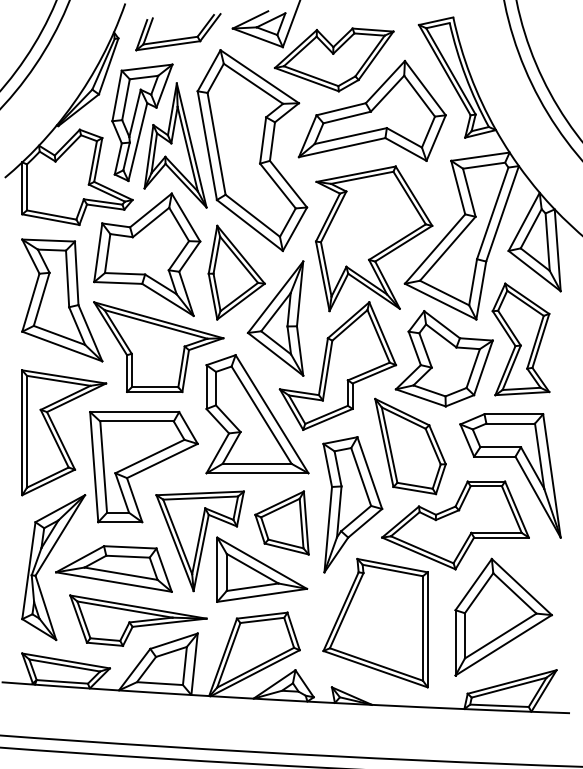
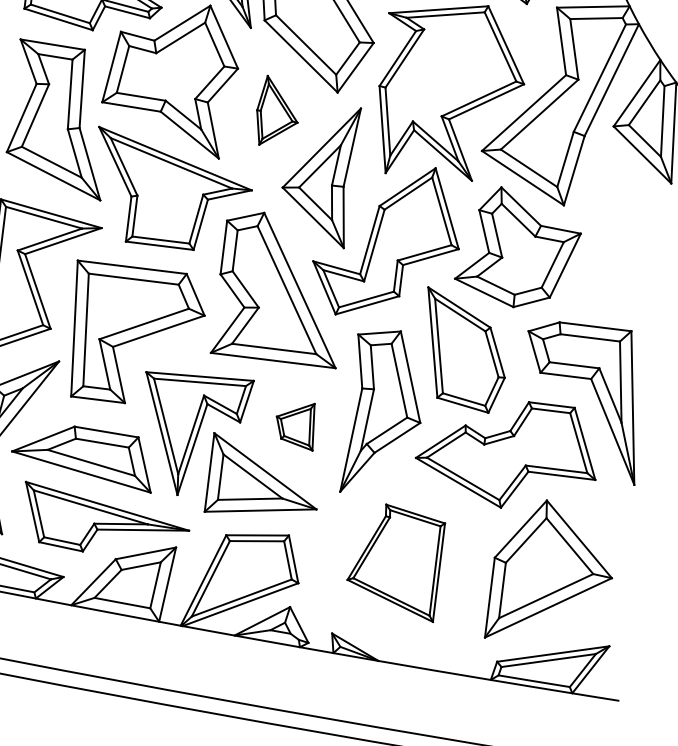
part: (236, 272) -> (277, 111), size x0.6
part: (520, 339) -> (614, 236), removed
part: (281, 522) -> (295, 424), size x0.6
part: (375, 622) -> (395, 560), size x0.7

